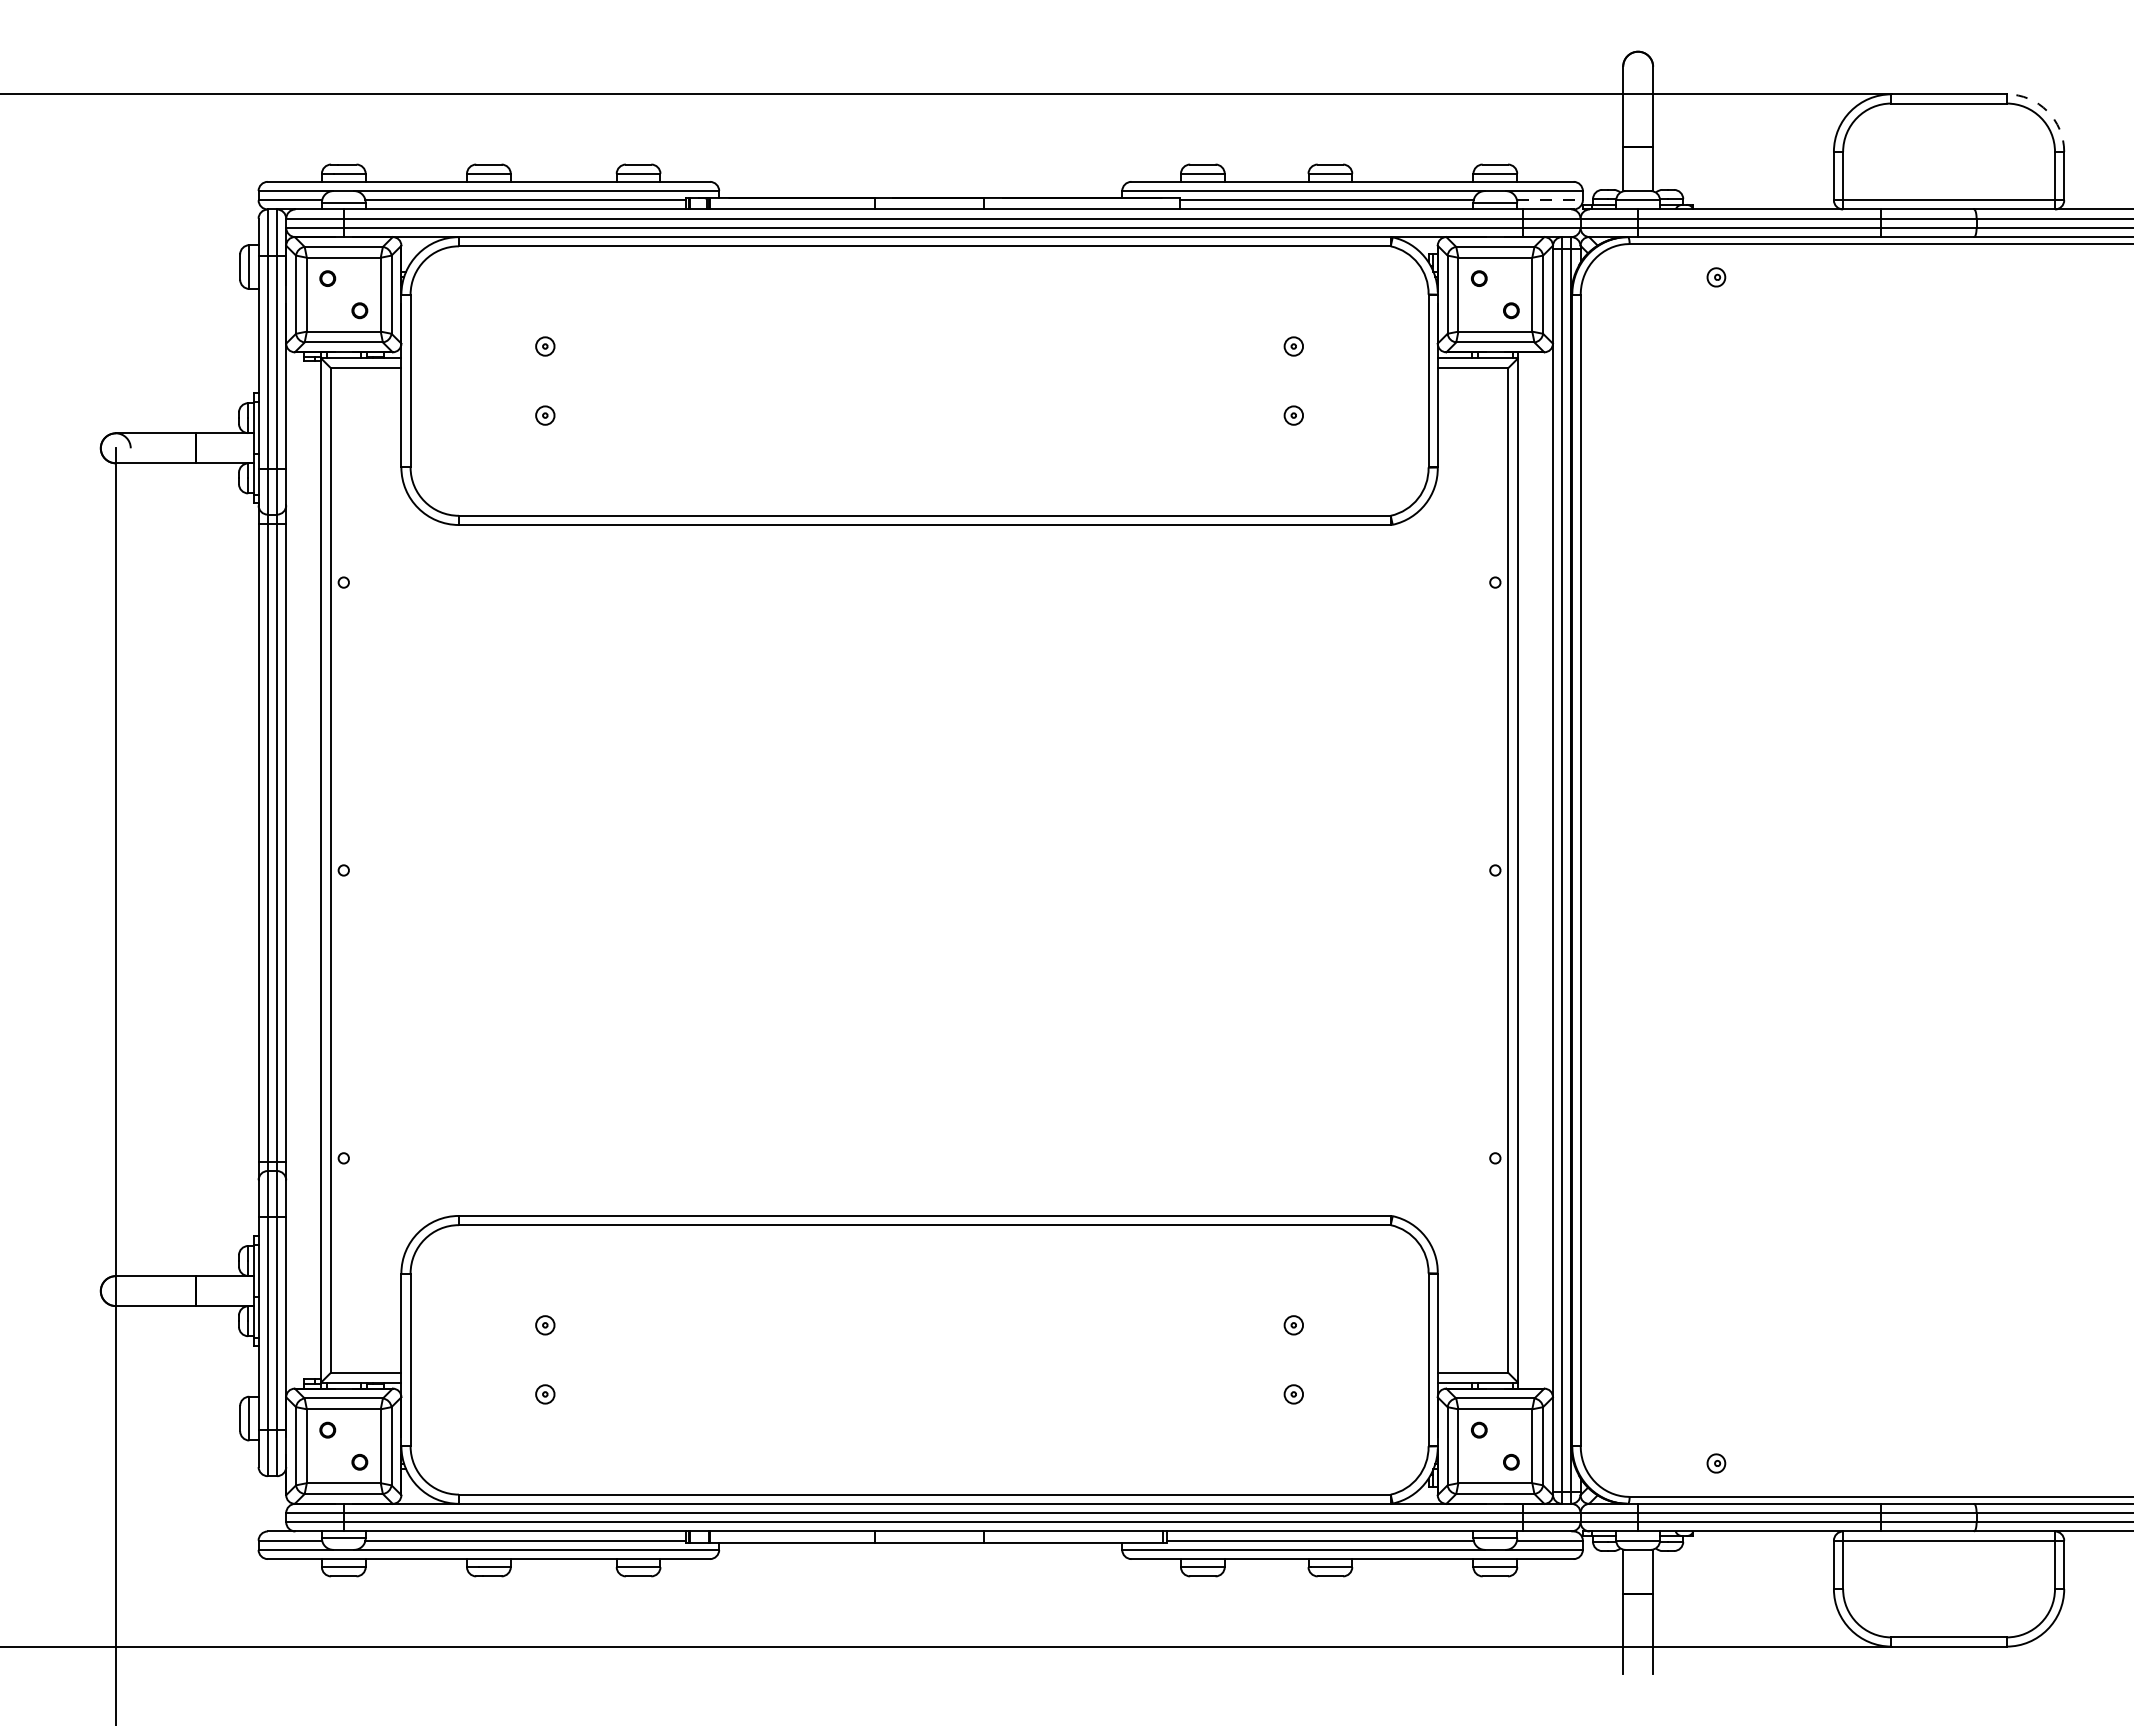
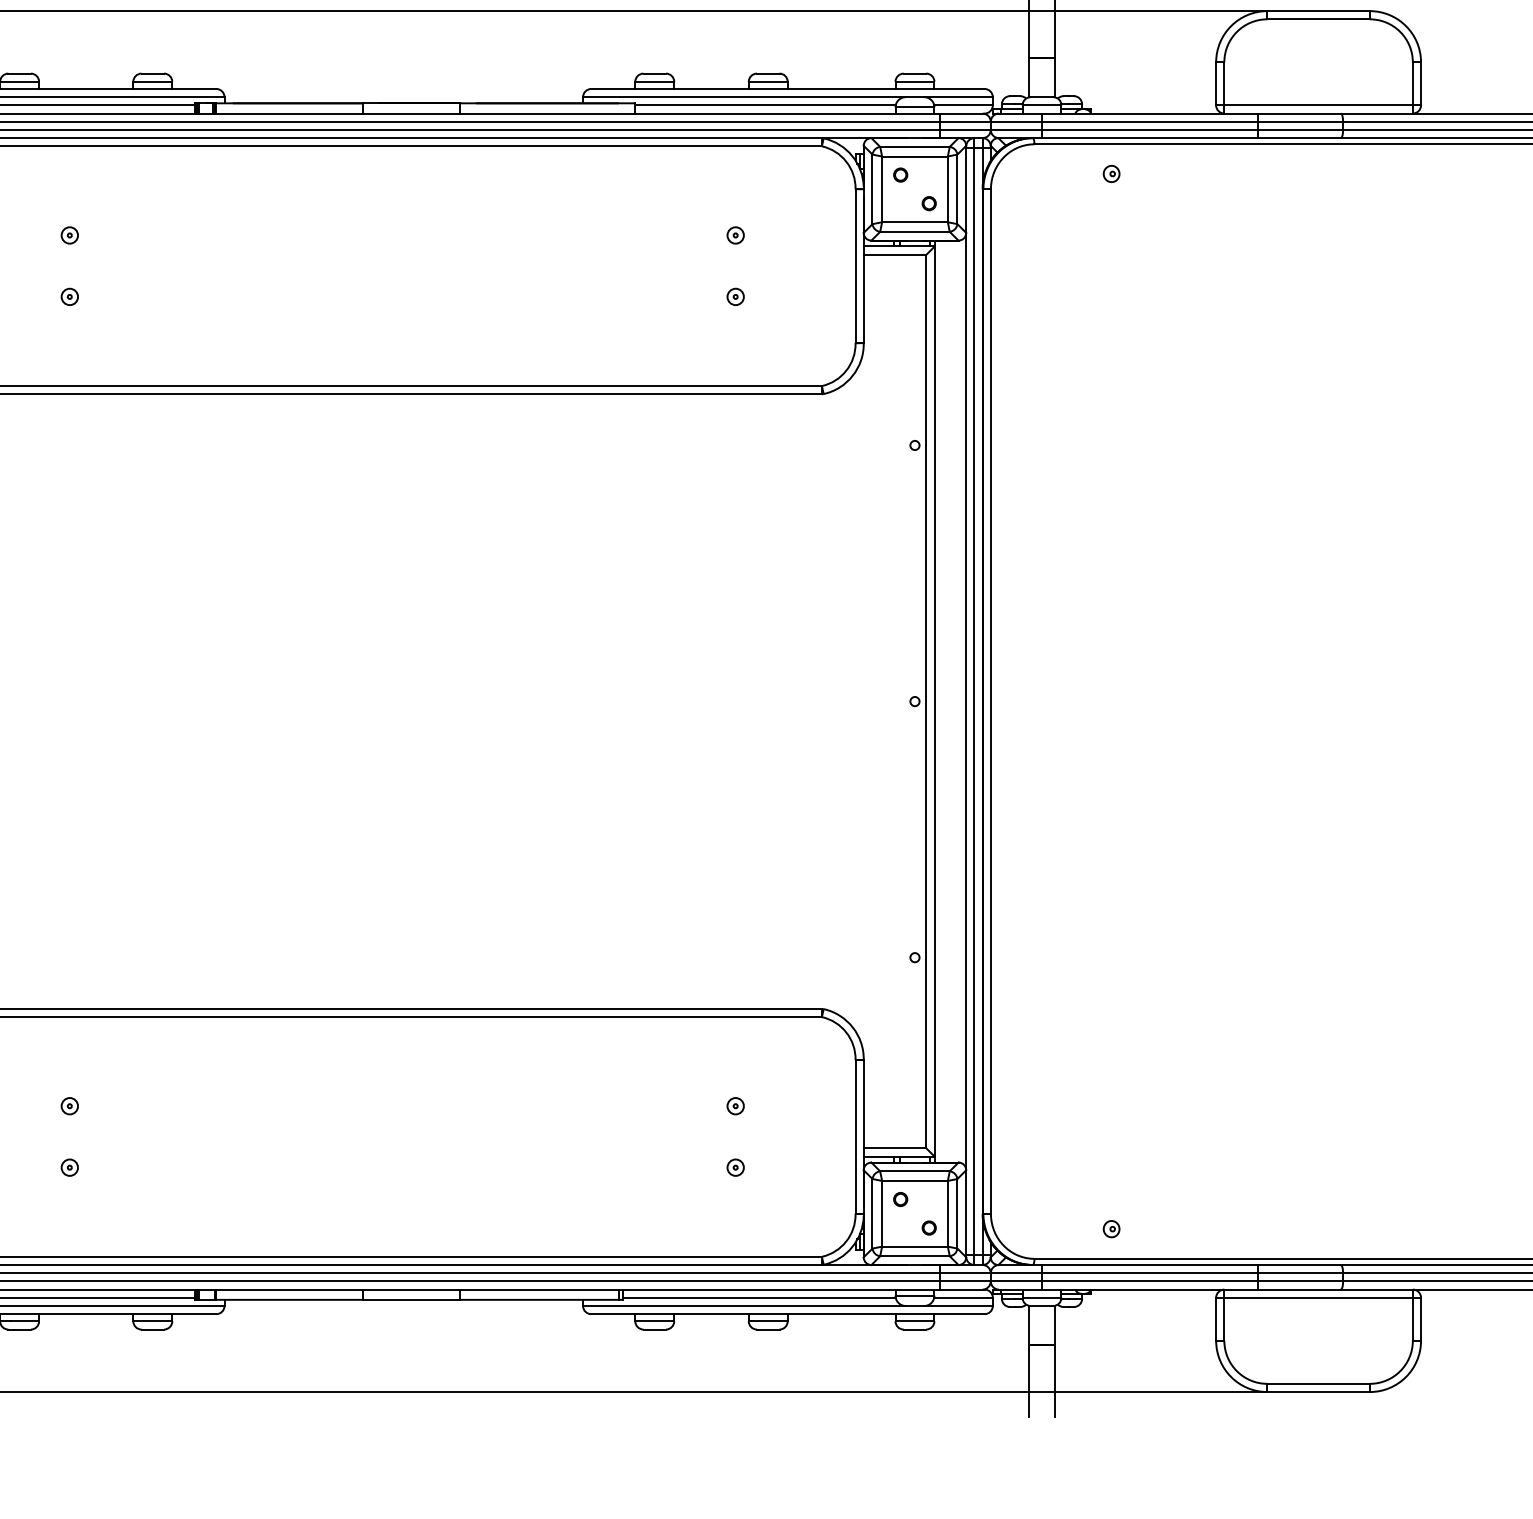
arc: (2047, 111) -> (1406, 26), dashed -> solid
line: (1549, 200) -> (963, 105), dashed -> solid

